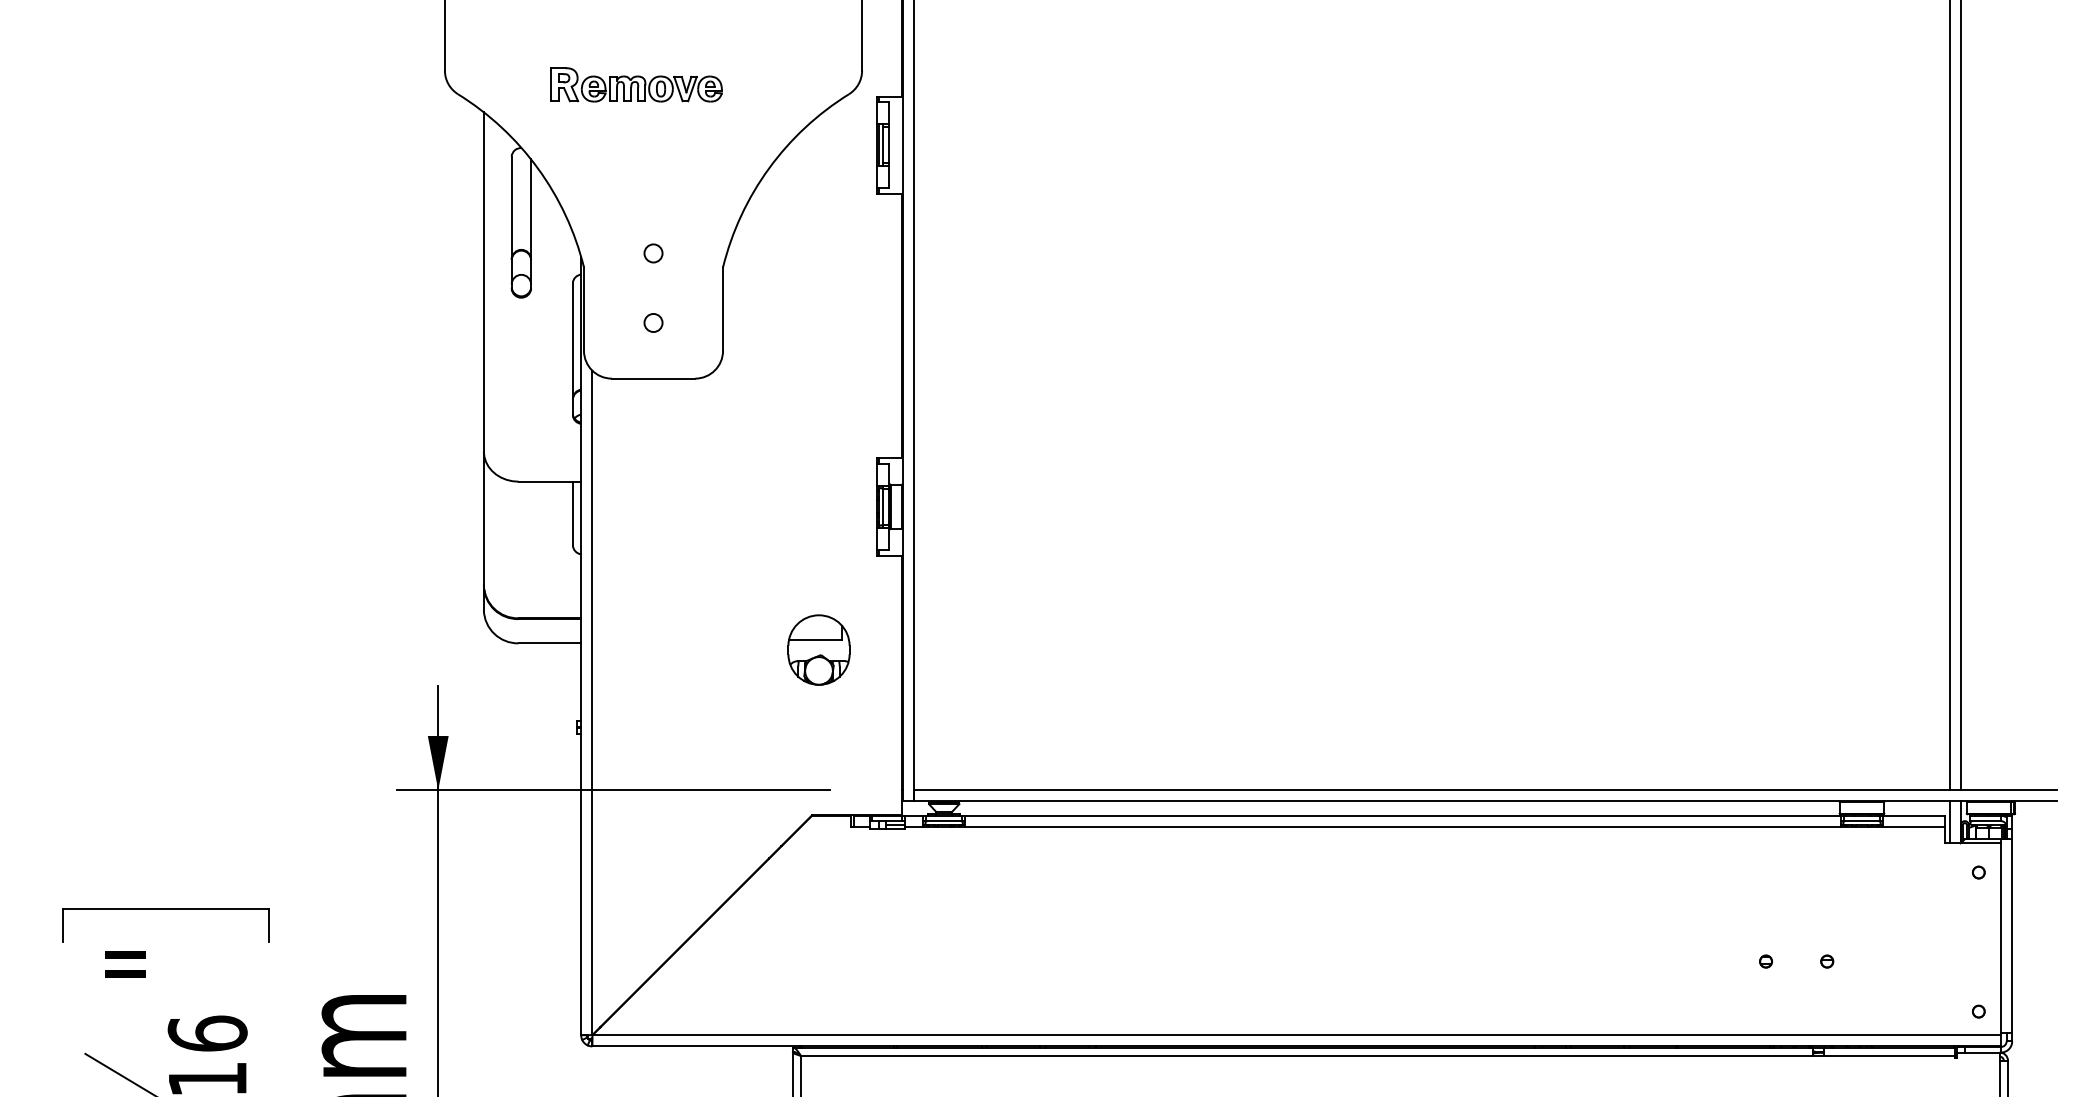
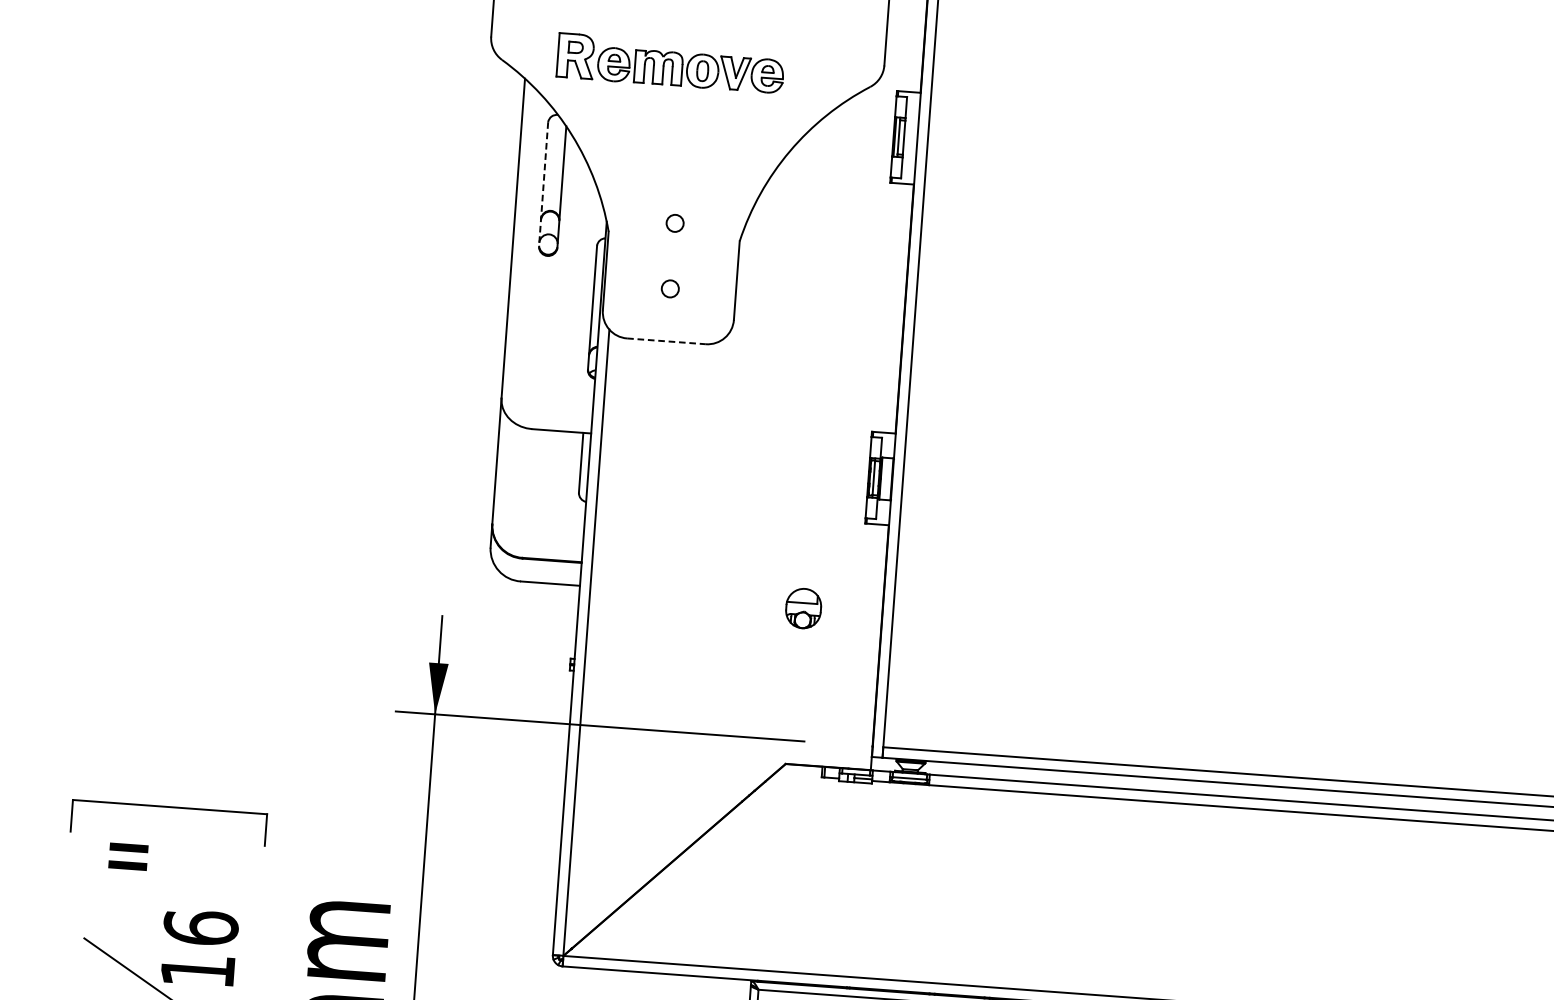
part: (636, 84) -> (670, 62), size x1.4
line: (511, 223) -> (543, 185), solid -> dashed
line: (653, 378) -> (666, 341), solid -> dashed
part: (818, 649) -> (803, 608), size x0.6

